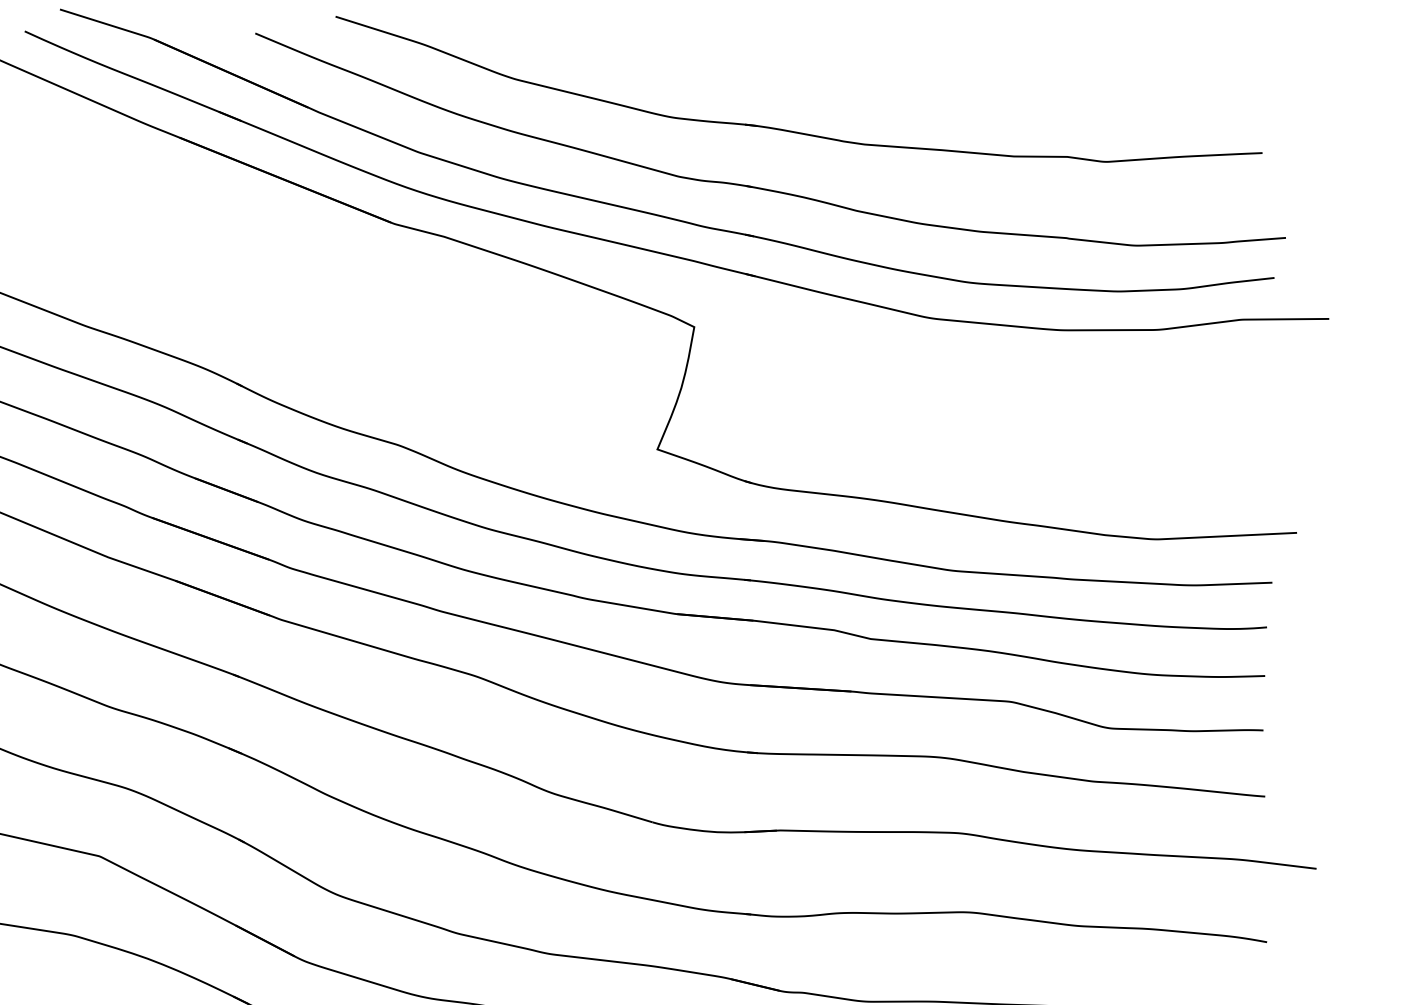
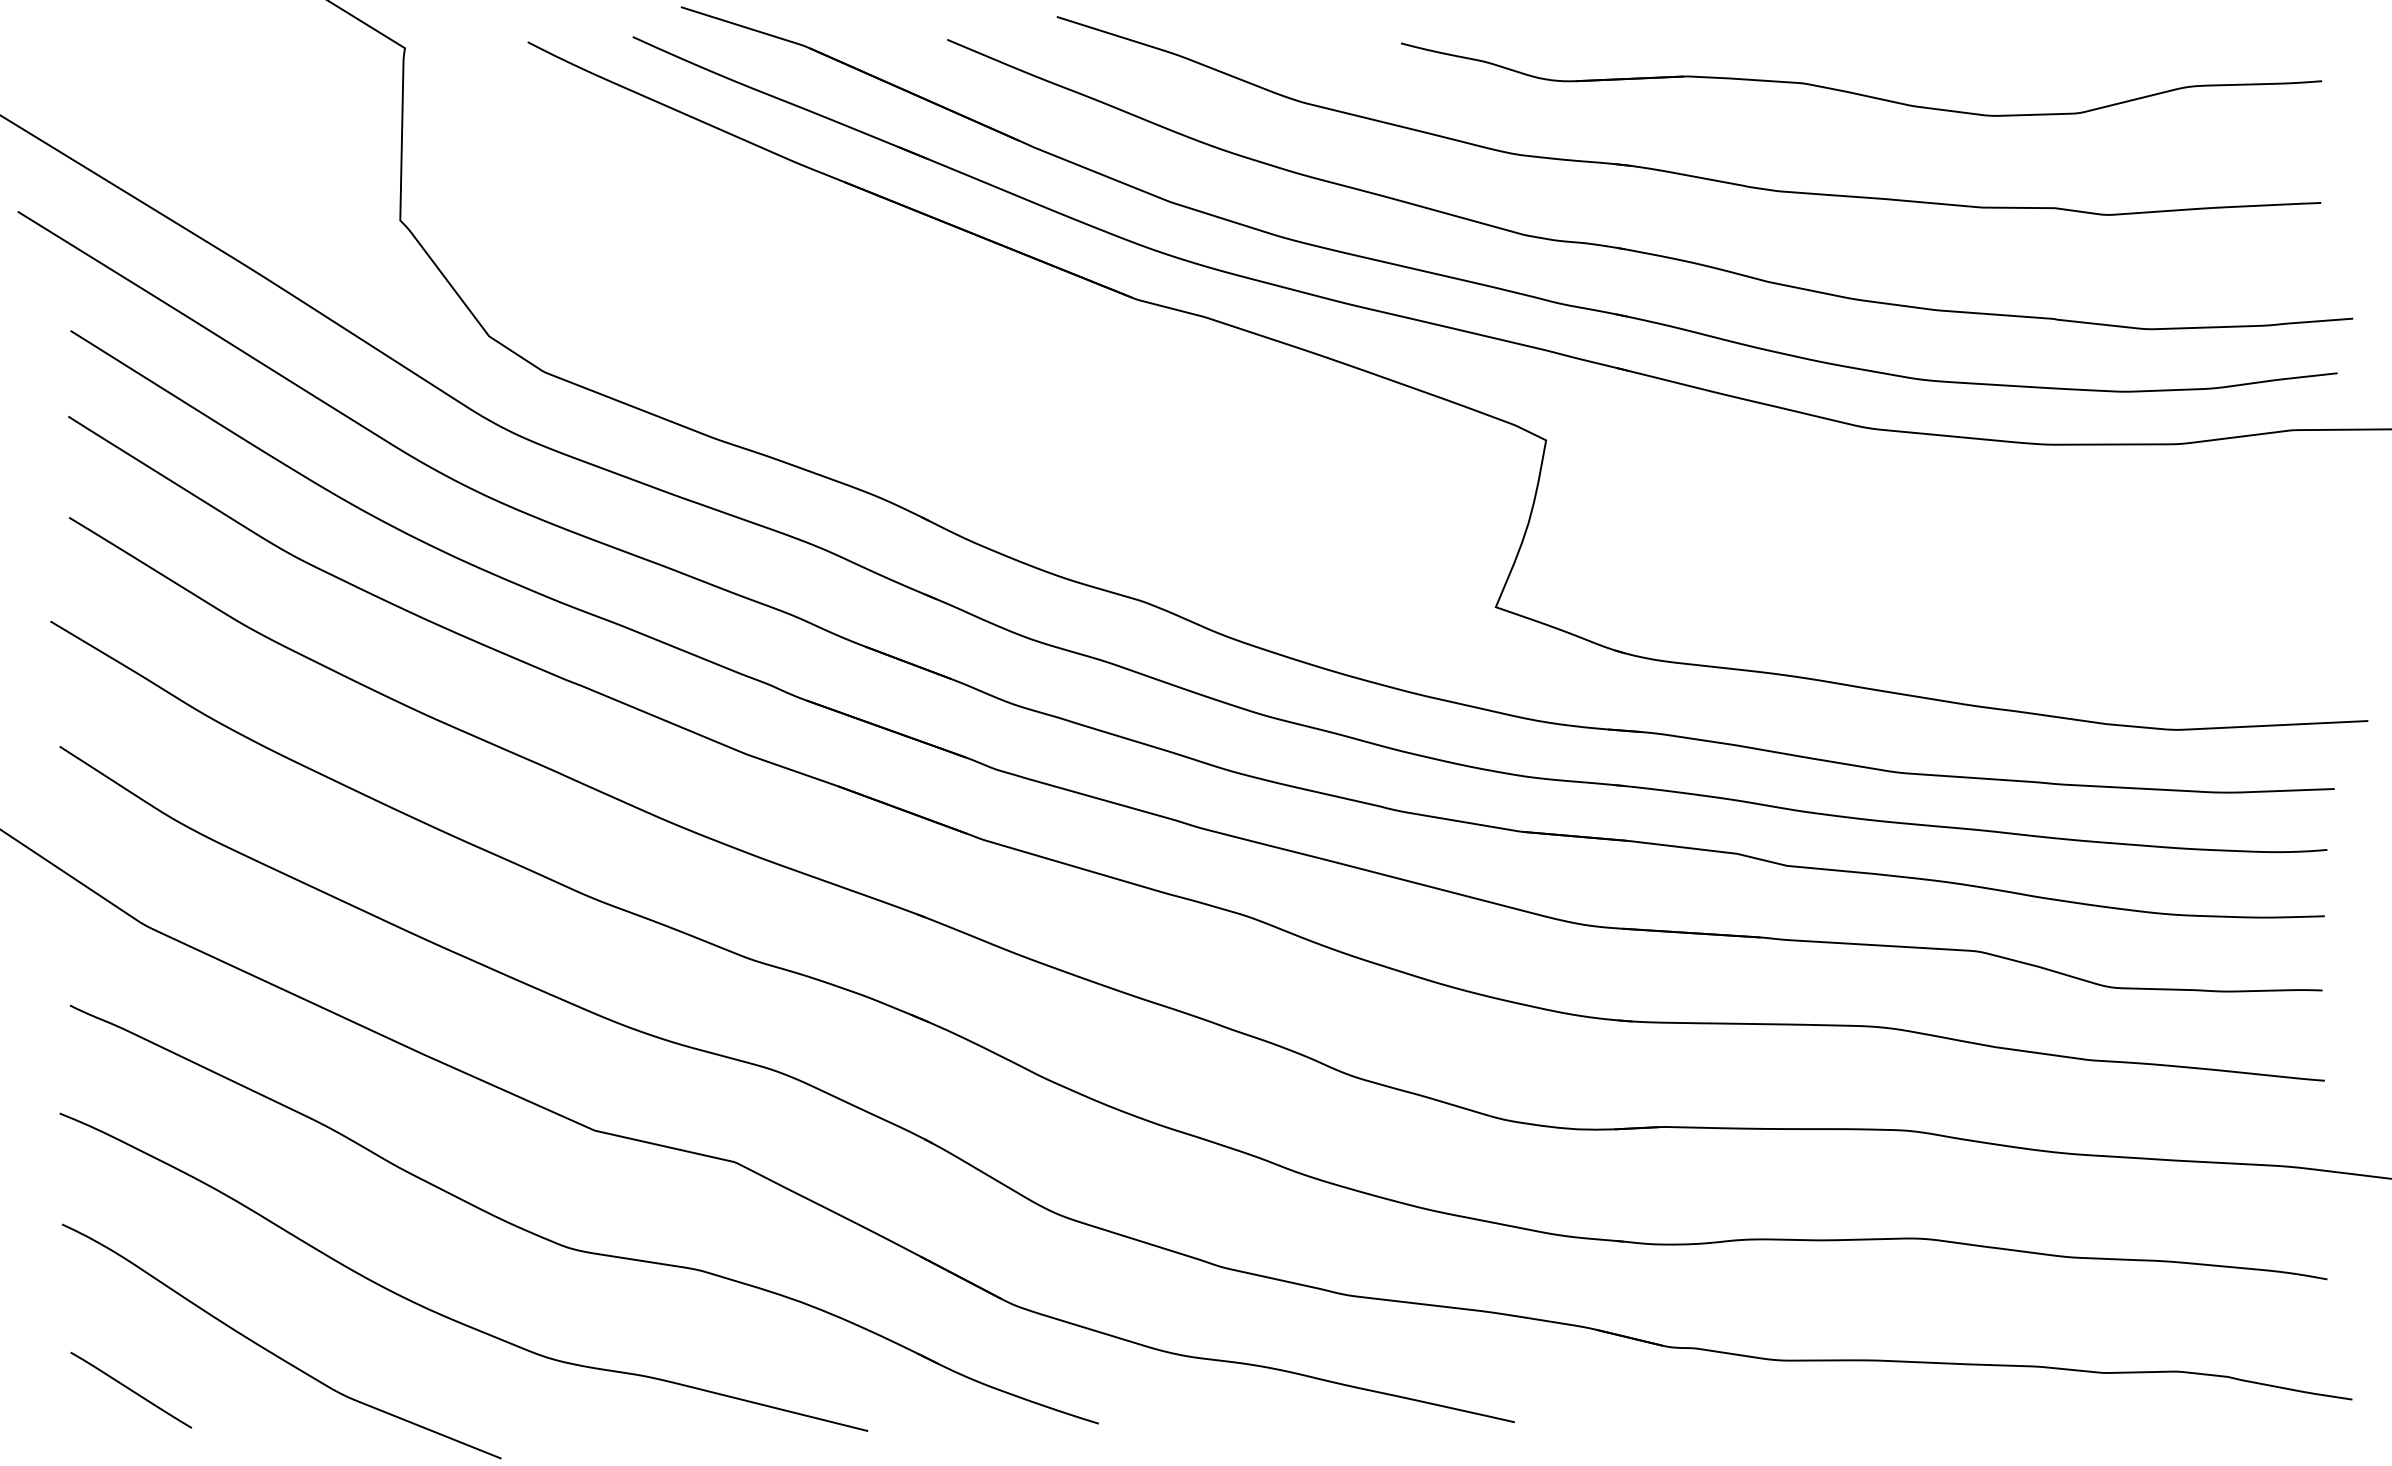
part: (924, 72) -> (1860, 93), added

